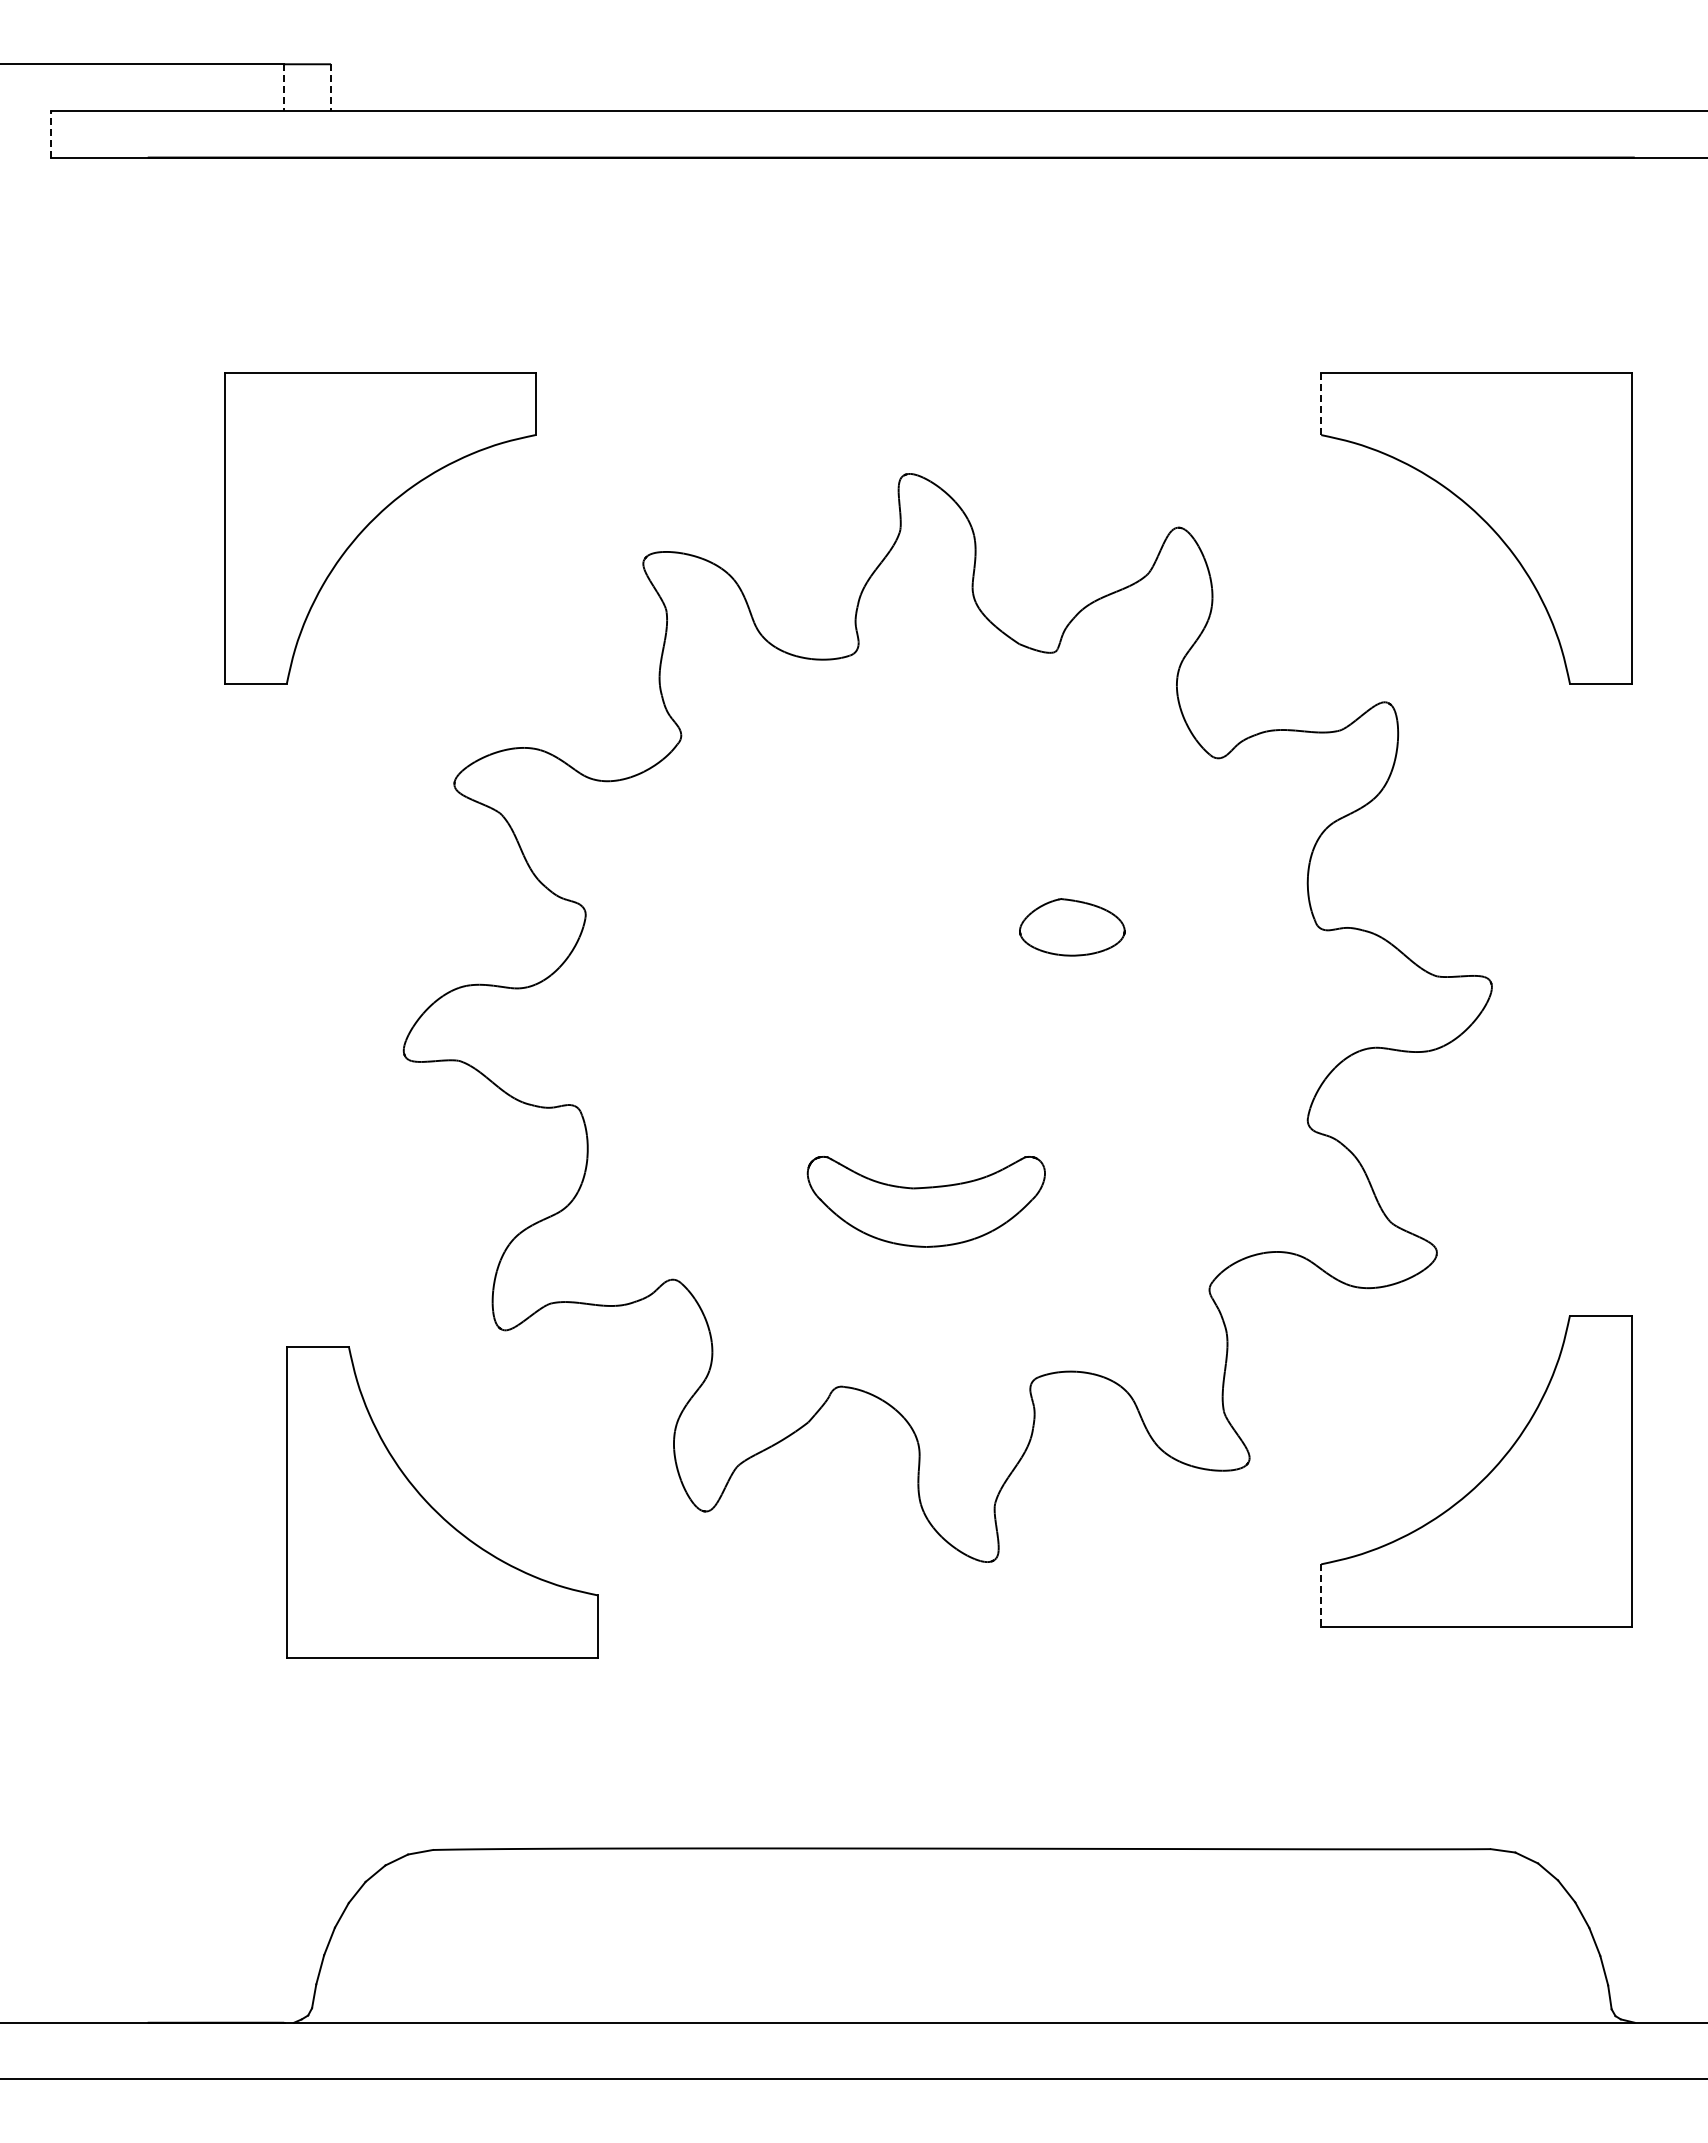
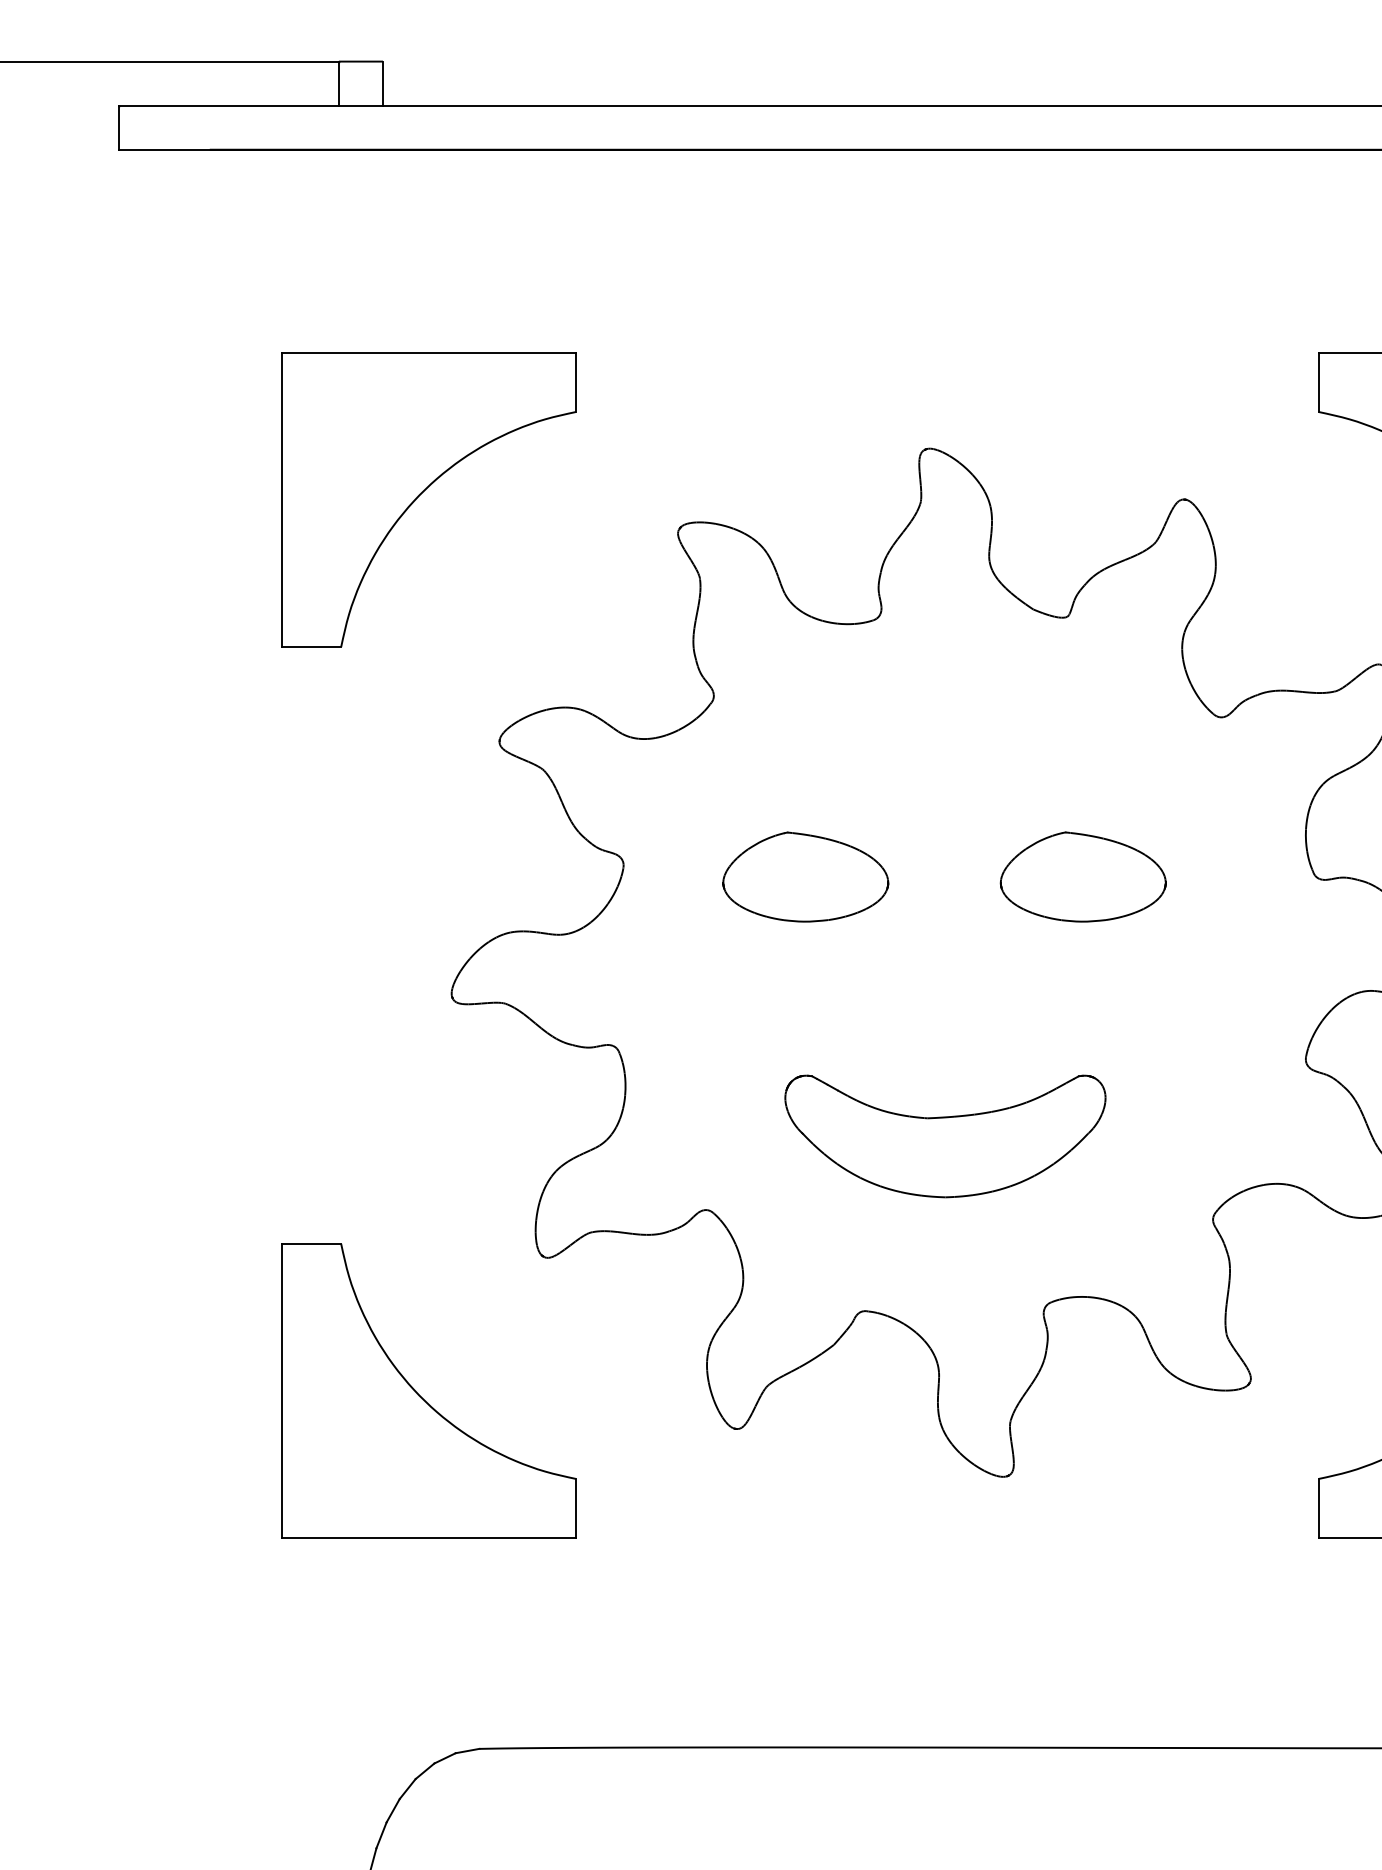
line: (284, 88) -> (338, 84), dashed -> solid
line: (331, 88) -> (383, 84), dashed -> solid
line: (51, 133) -> (118, 126), dashed -> solid
line: (1321, 403) -> (1318, 382), dashed -> solid
part: (778, 927) -> (805, 877), added
part: (1072, 927) -> (1083, 877), size x1.67
part: (926, 1201) -> (945, 1136), size x1.43
part: (435, 1509) -> (423, 1397), moved
line: (1321, 1595) -> (1318, 1508), dashed -> solid

